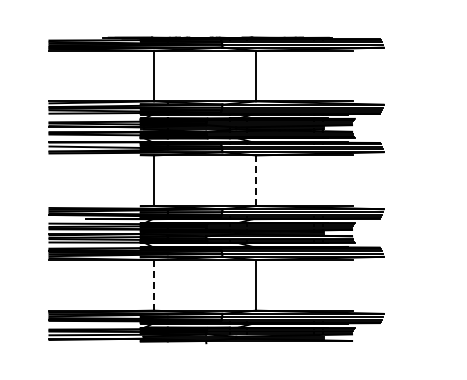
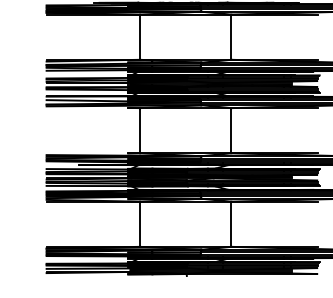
line: (256, 180) -> (231, 130), dashed -> solid
line: (154, 285) -> (140, 224), dashed -> solid

